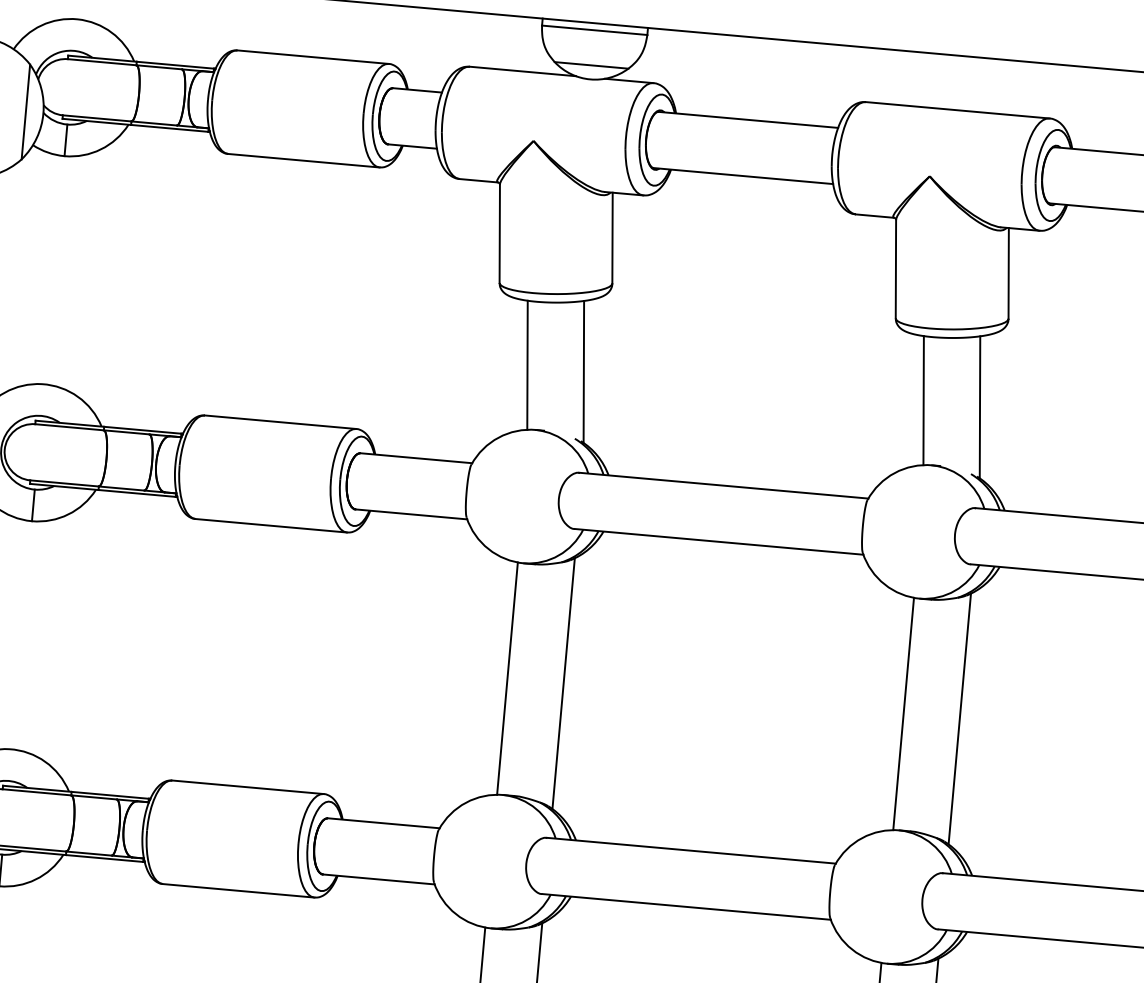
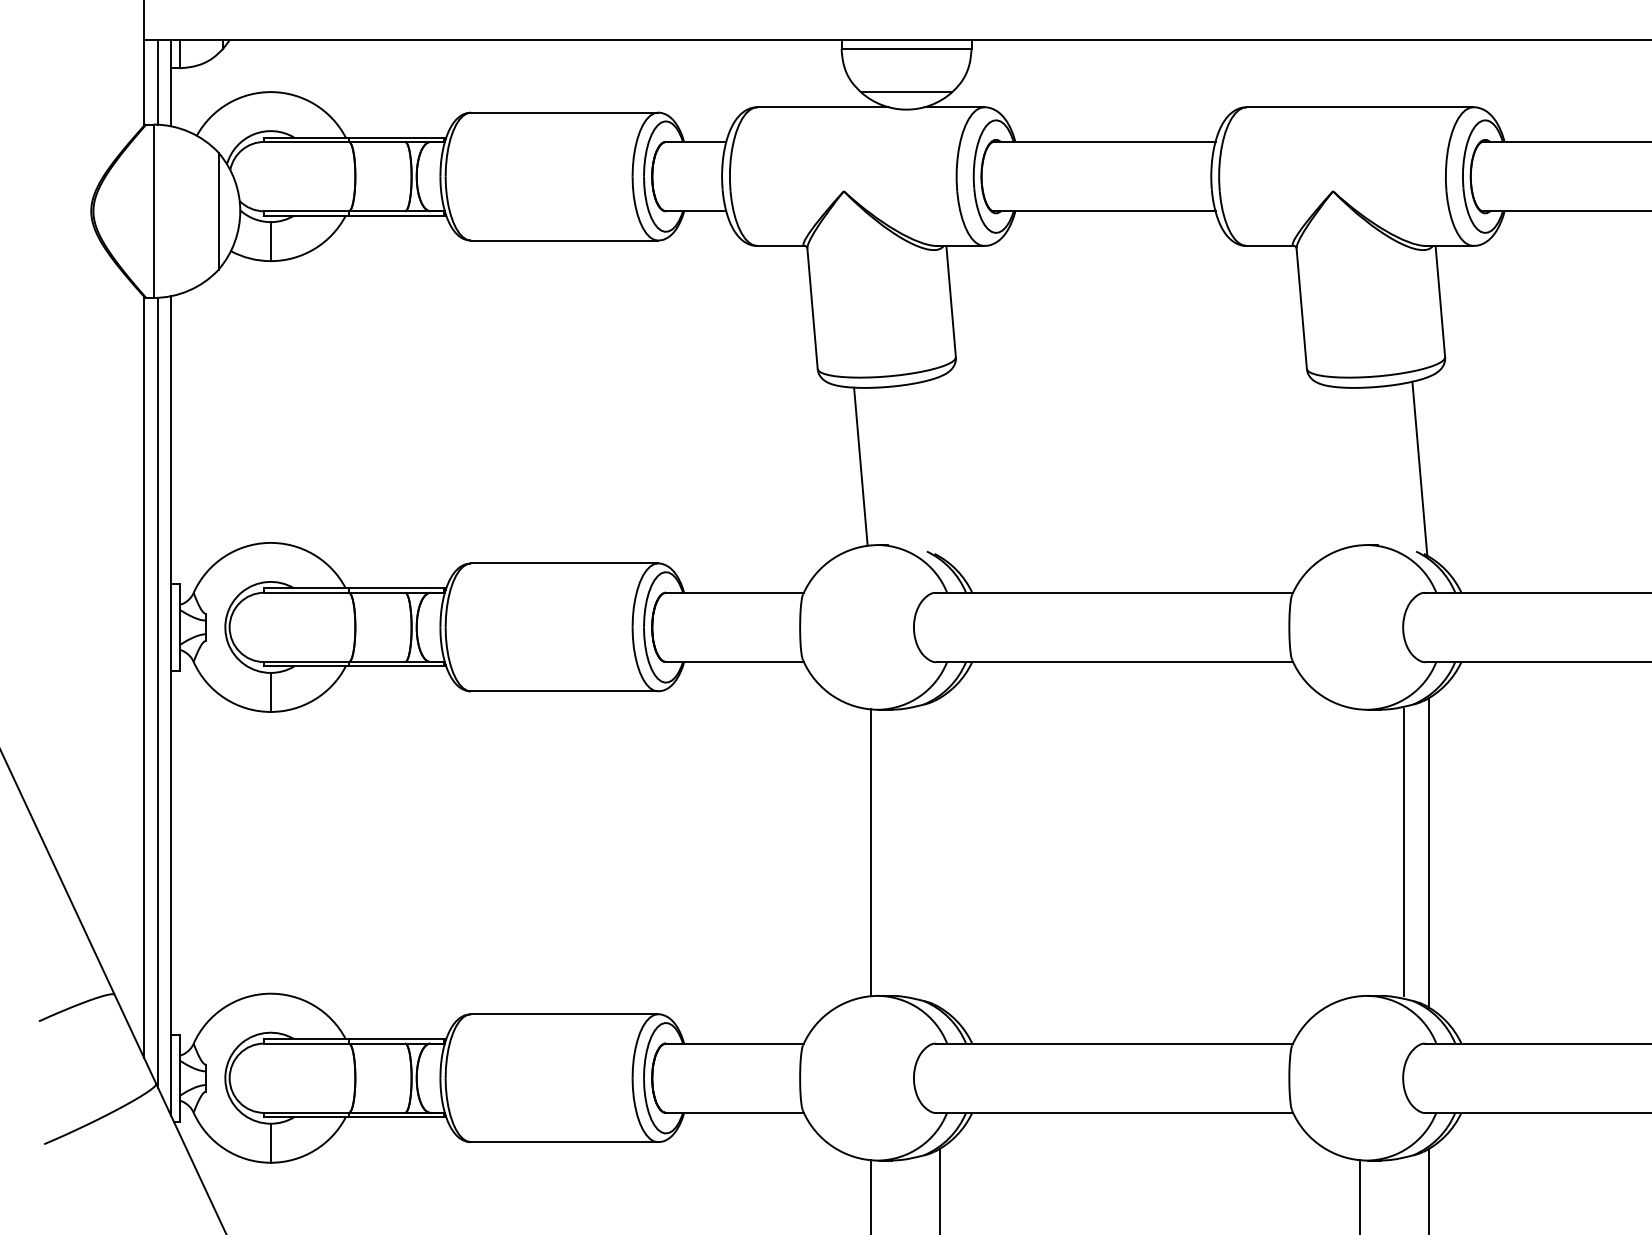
line: (583, 371) -> (930, 468), removed
line: (923, 400) -> (1349, 466), removed
line: (563, 683) -> (939, 852), removed
line: (903, 713) -> (1403, 852), moved

